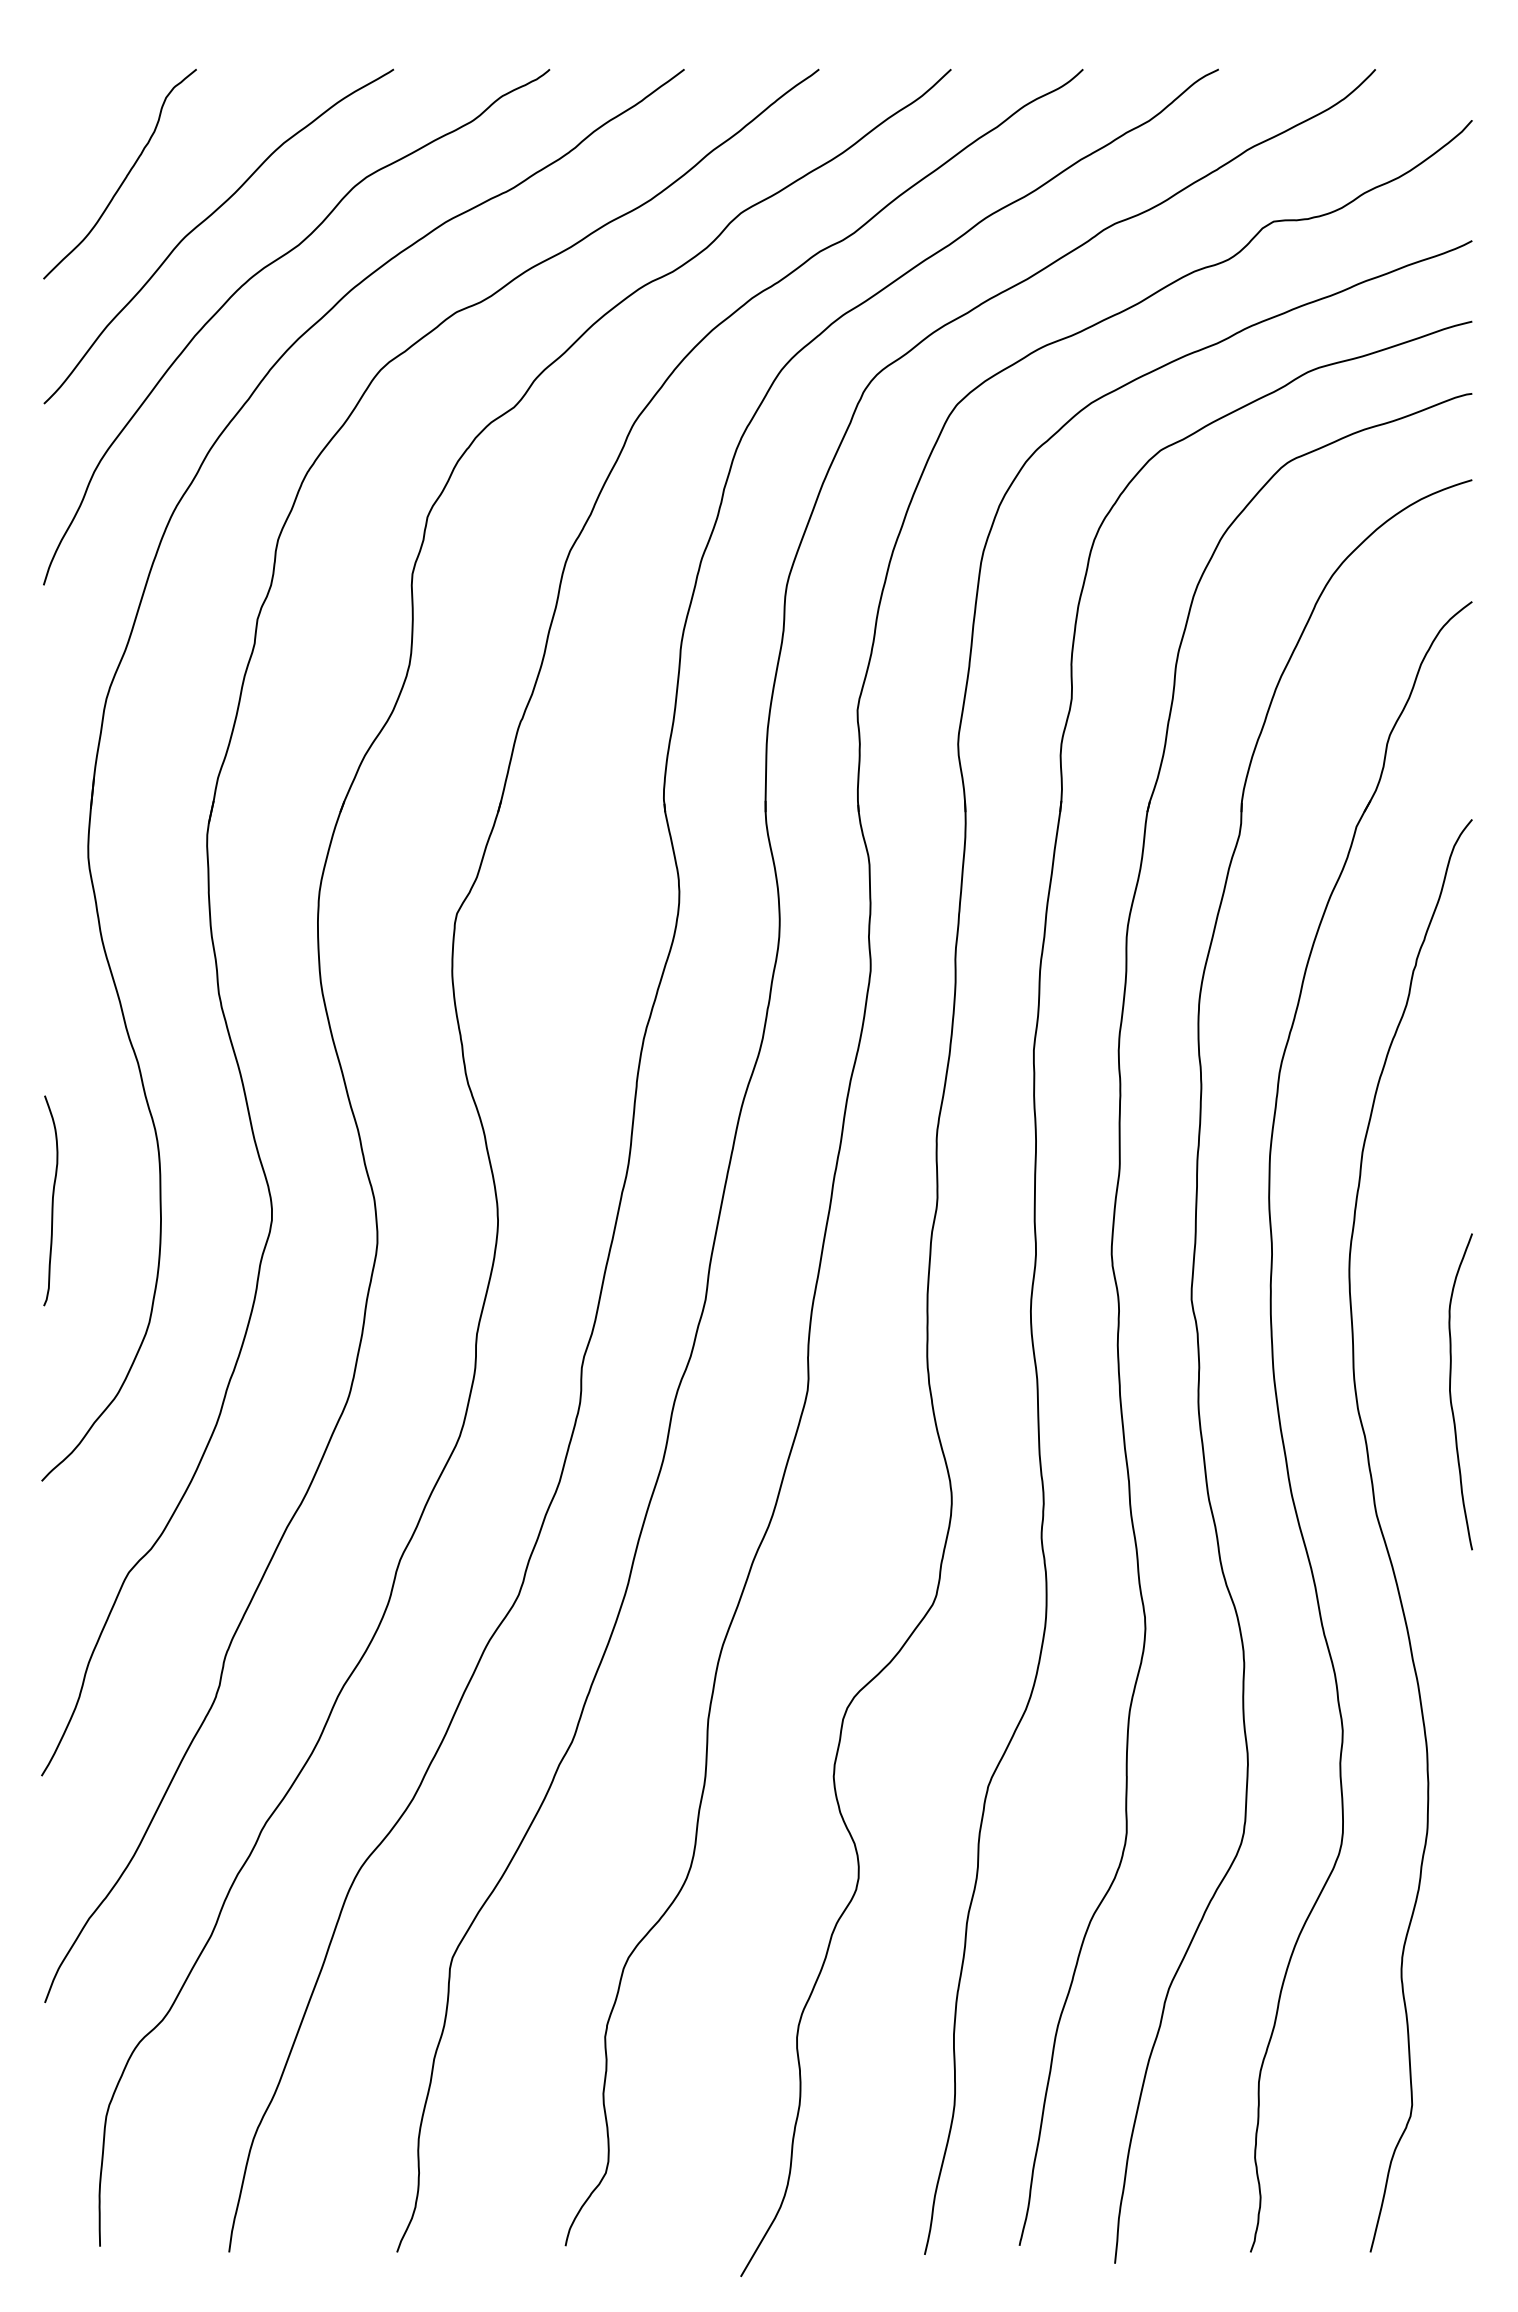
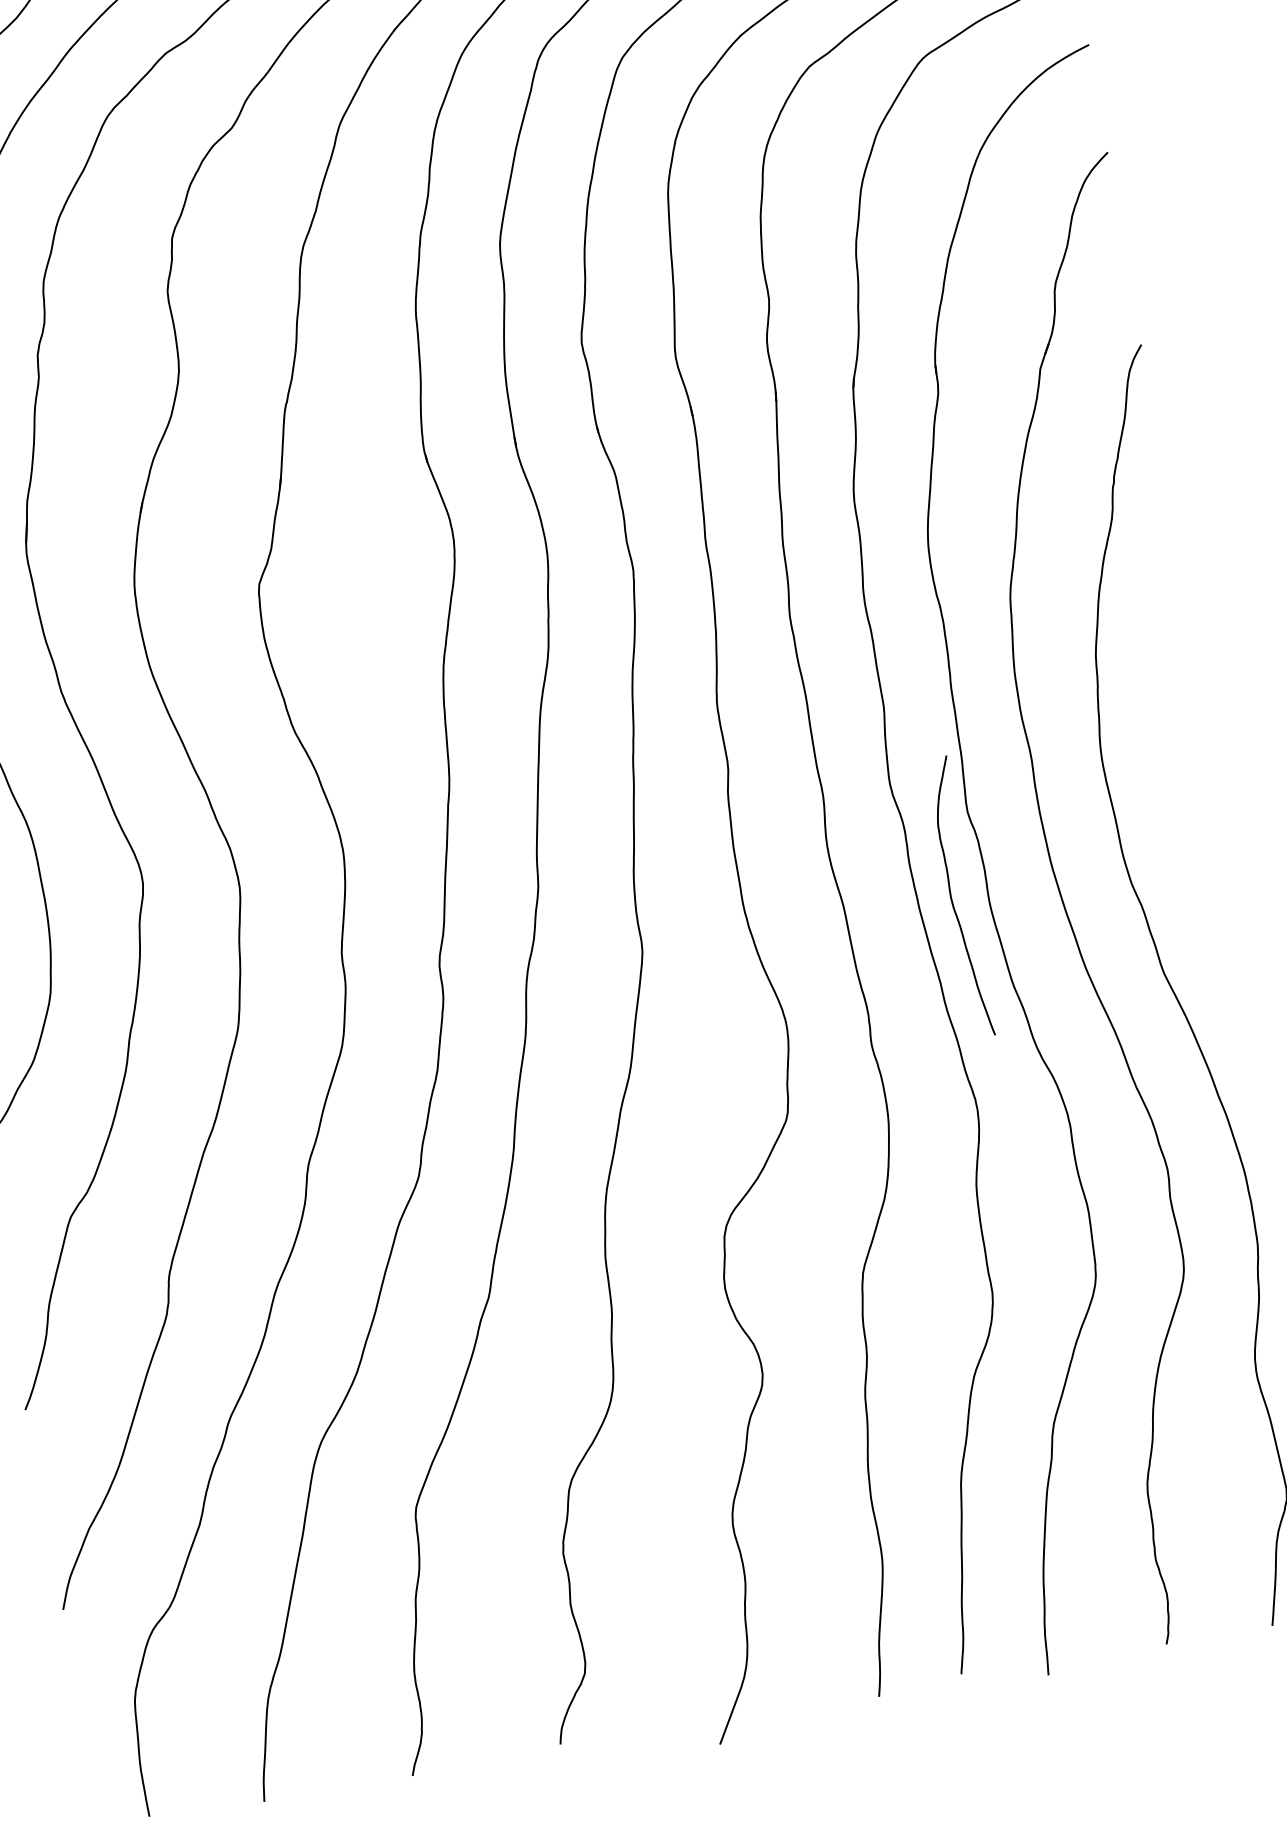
curve: (1451, 1393) -> (952, 900), moved

